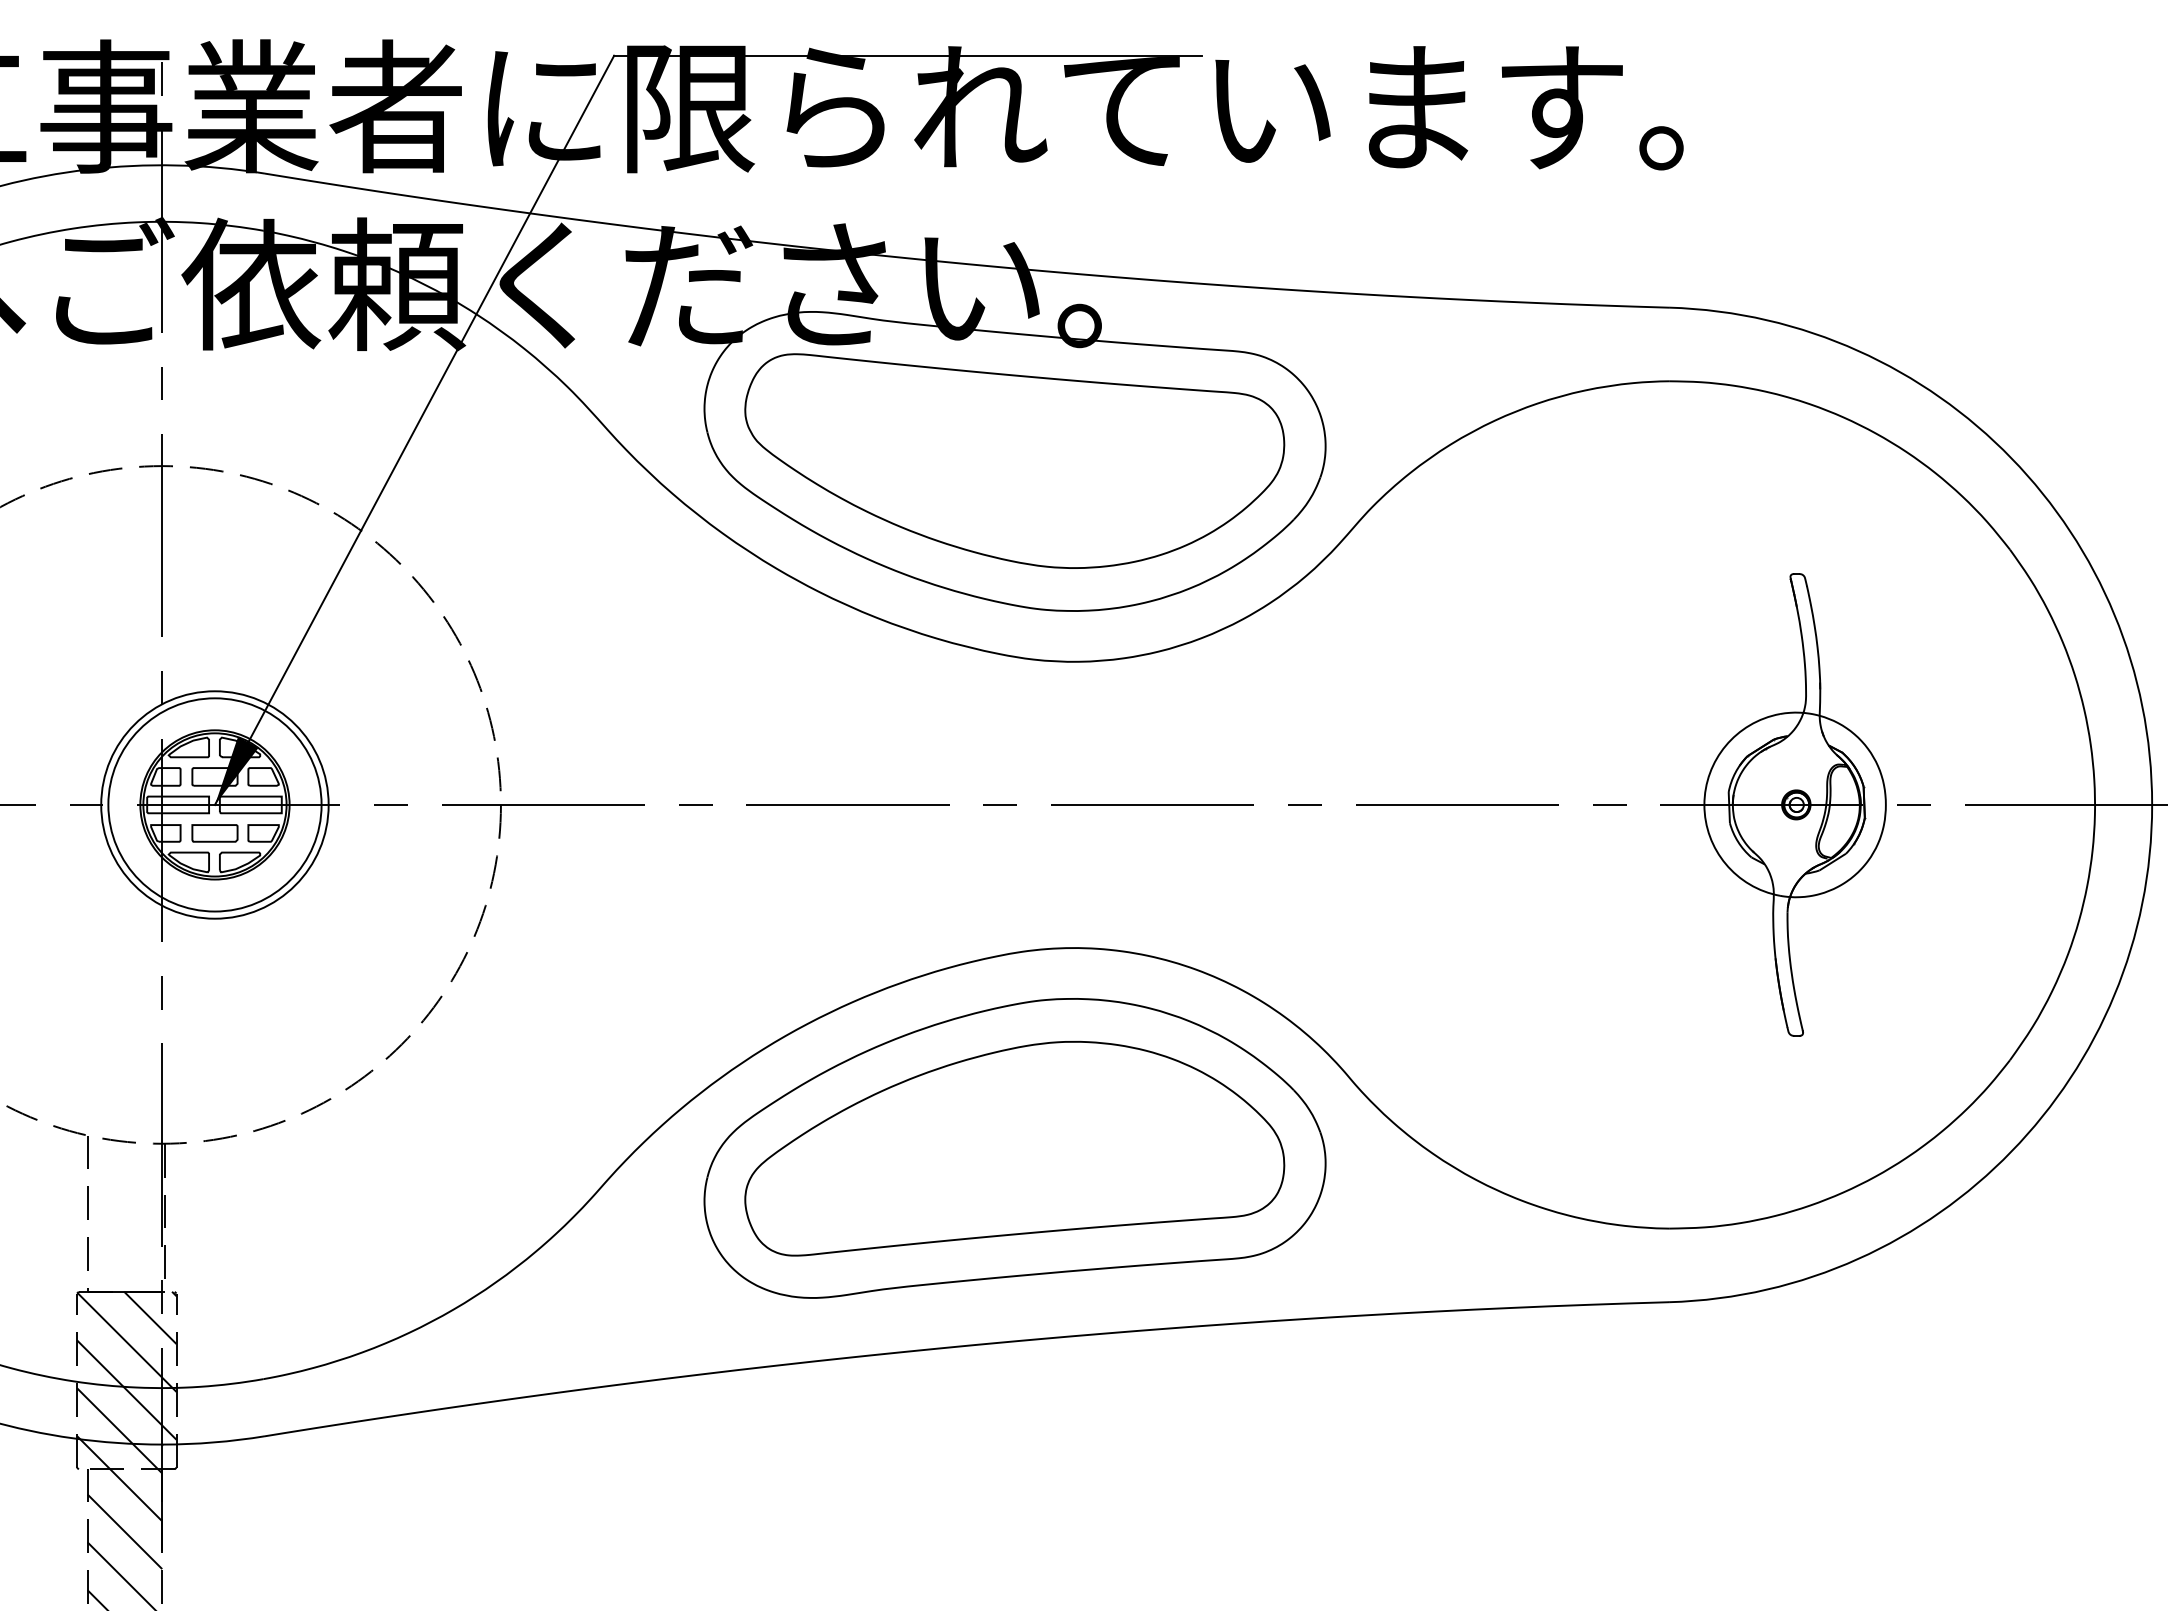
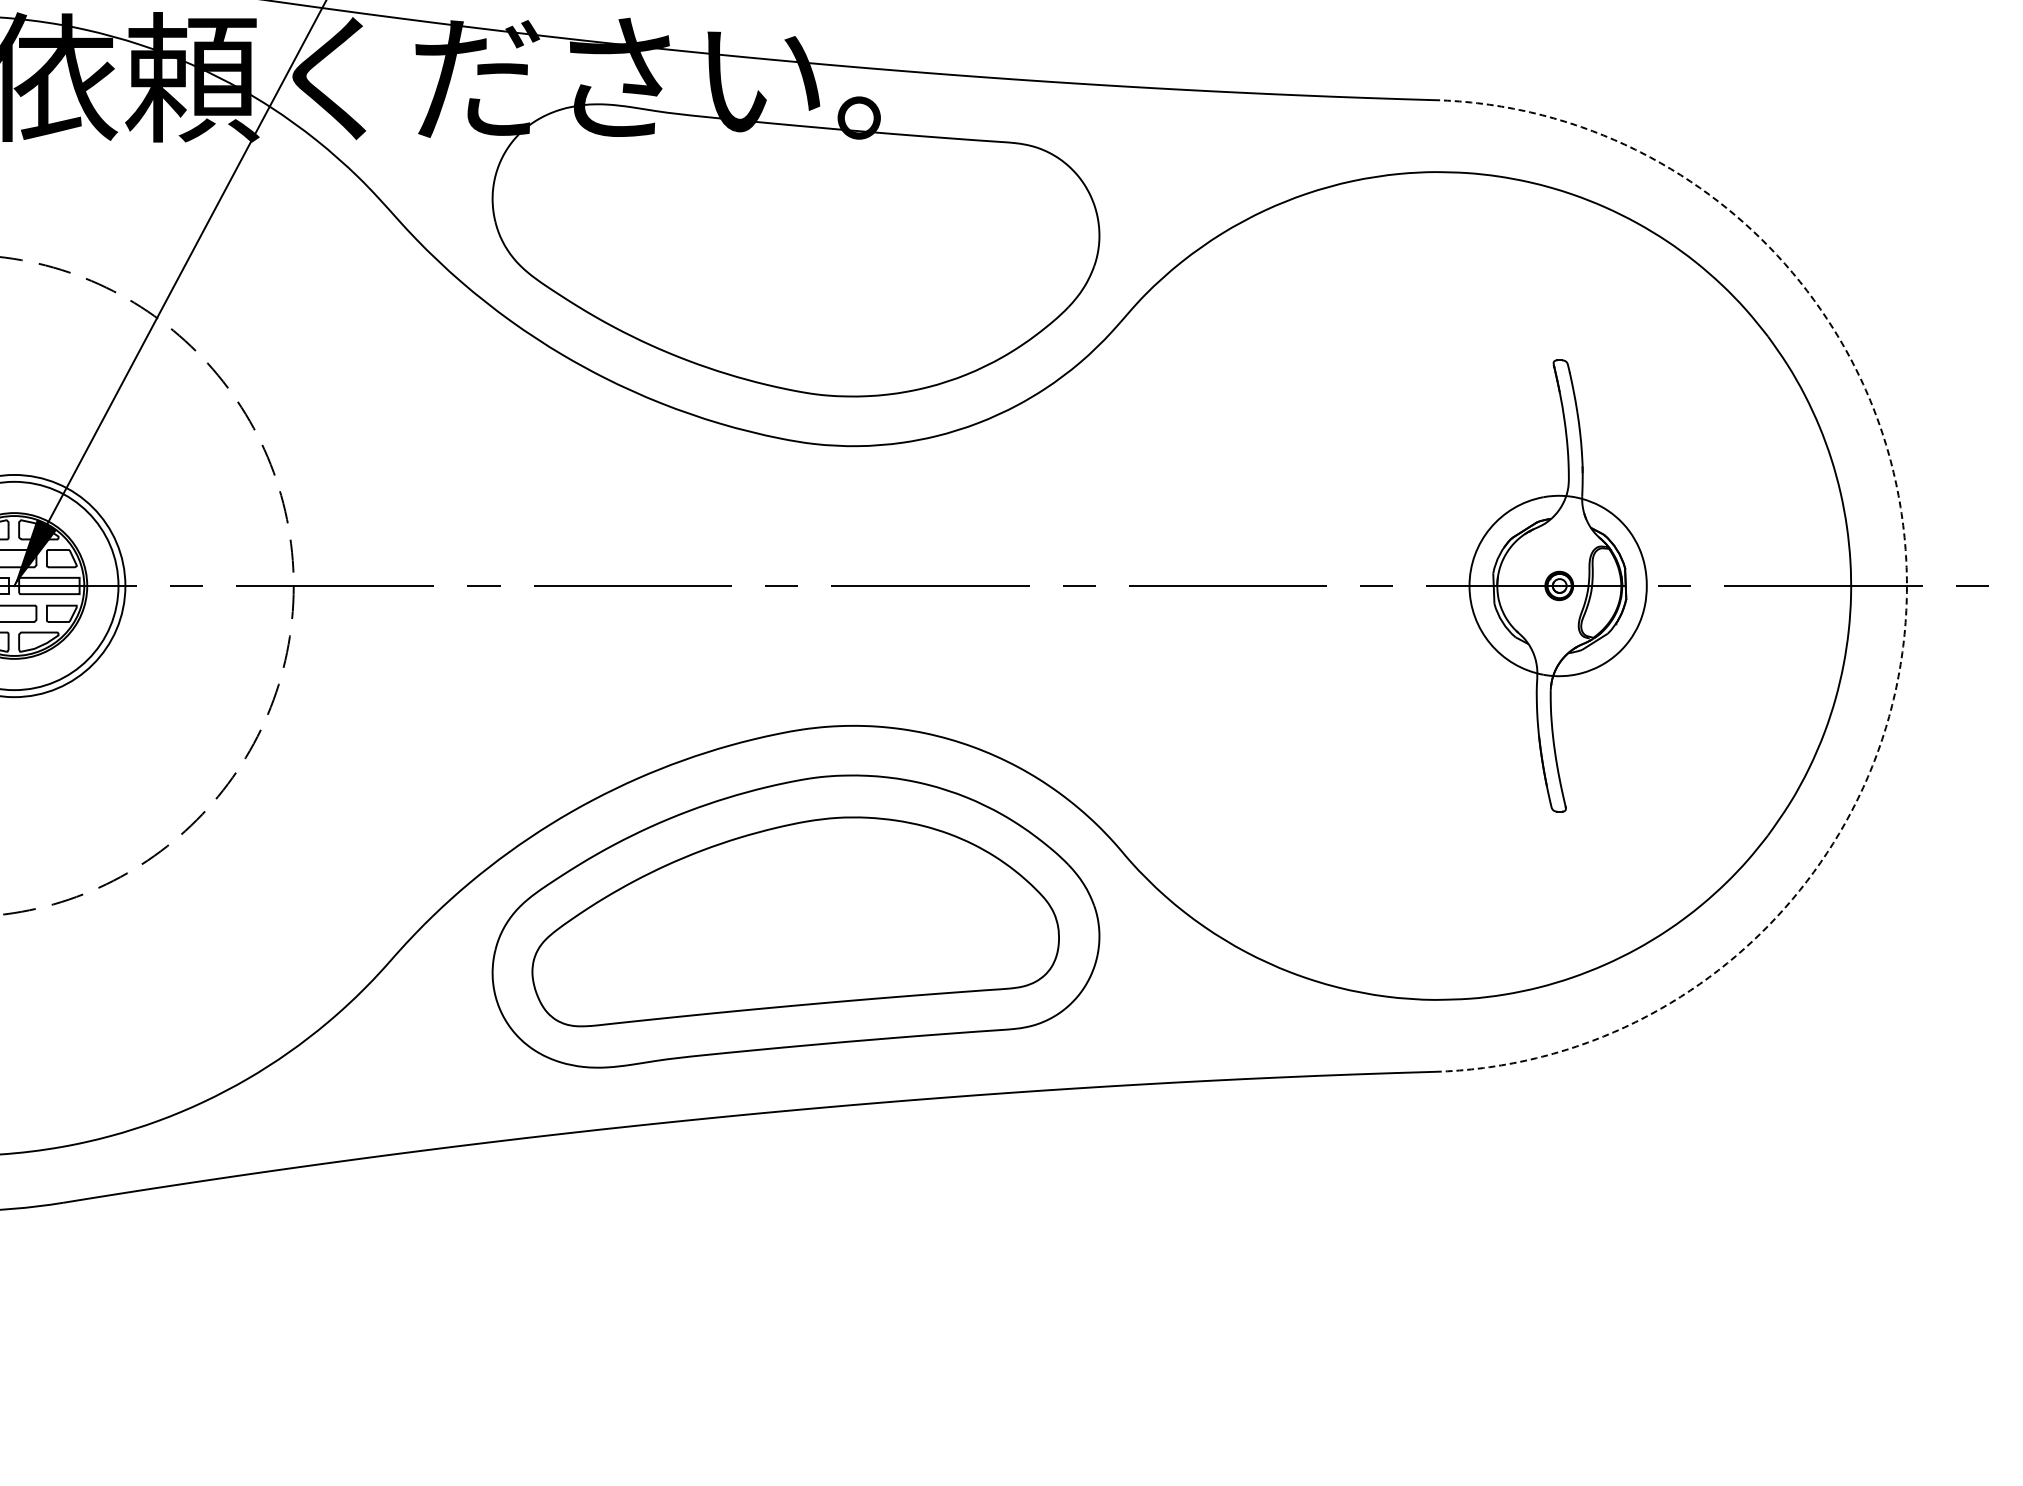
part: (1014, 460) -> (795, 249), removed
arc: (2152, 804) -> (1907, 585), solid -> dashed

